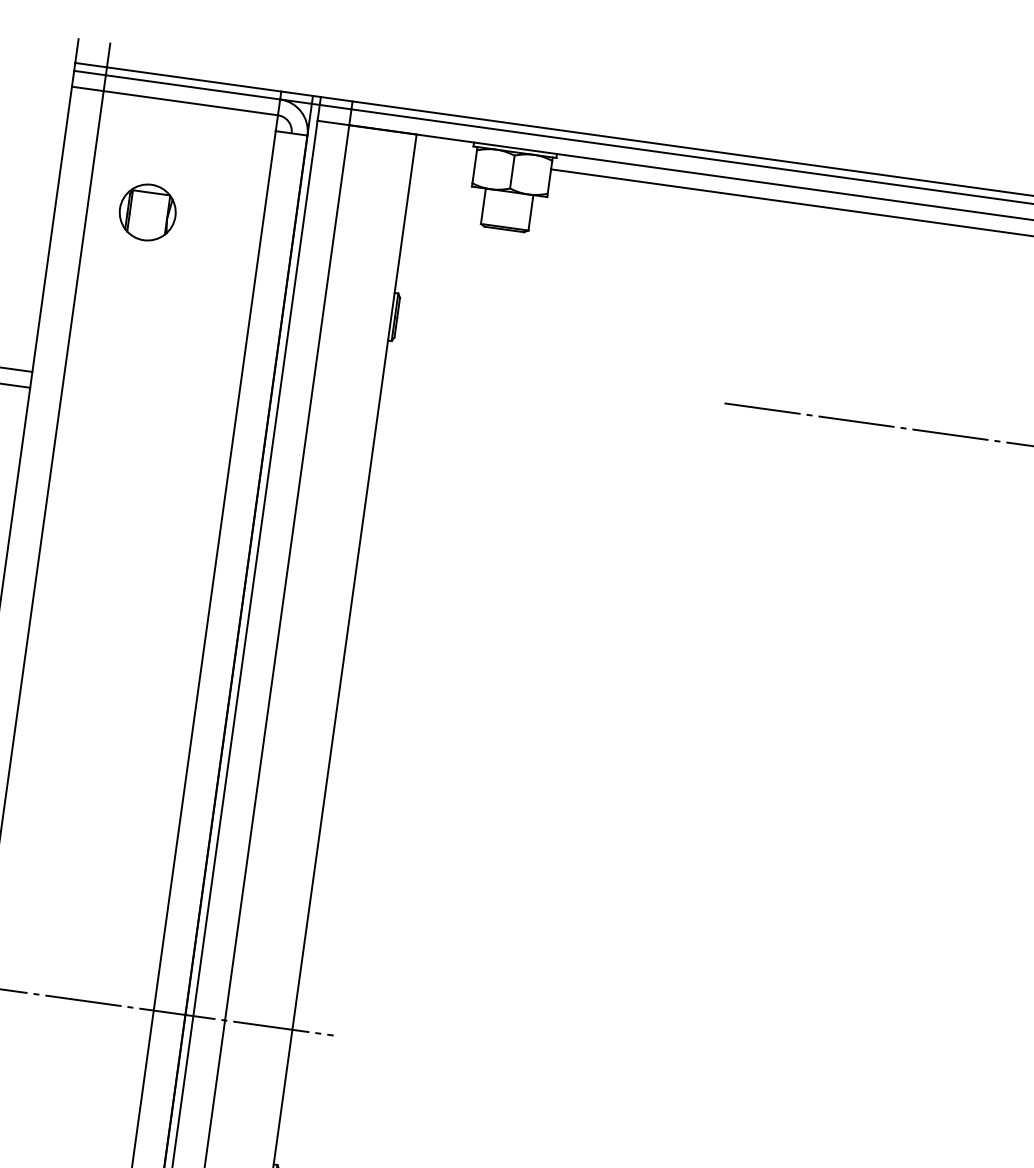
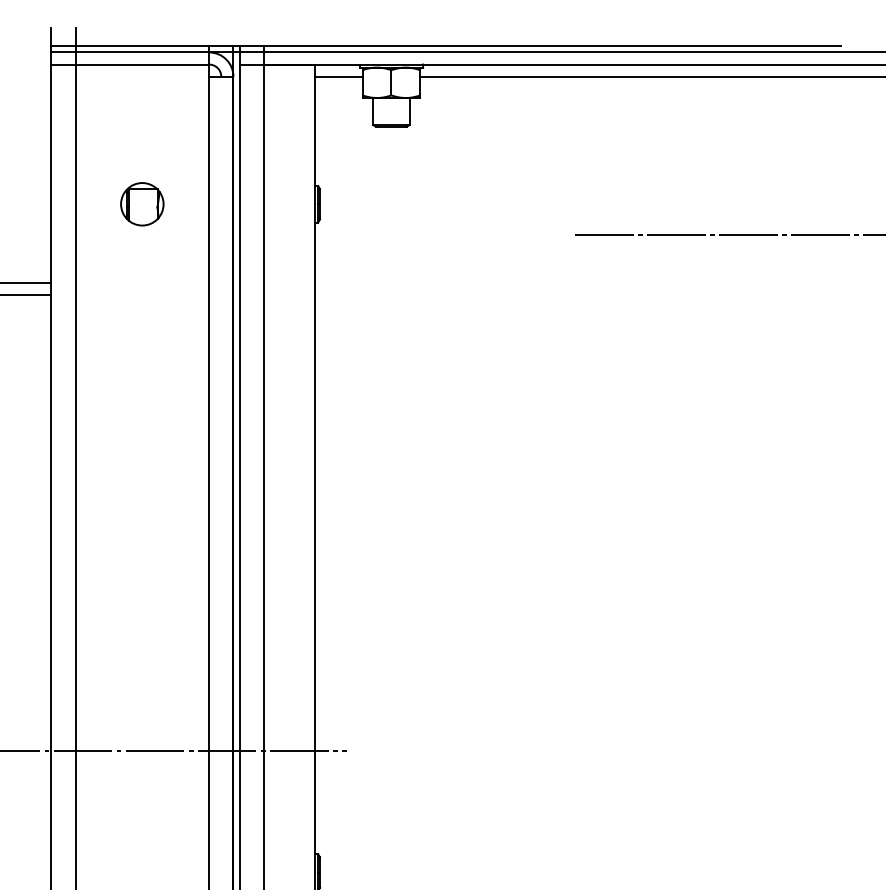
line: (444, 154) -> (338, 76), added
part: (147, 212) -> (142, 204), moved

